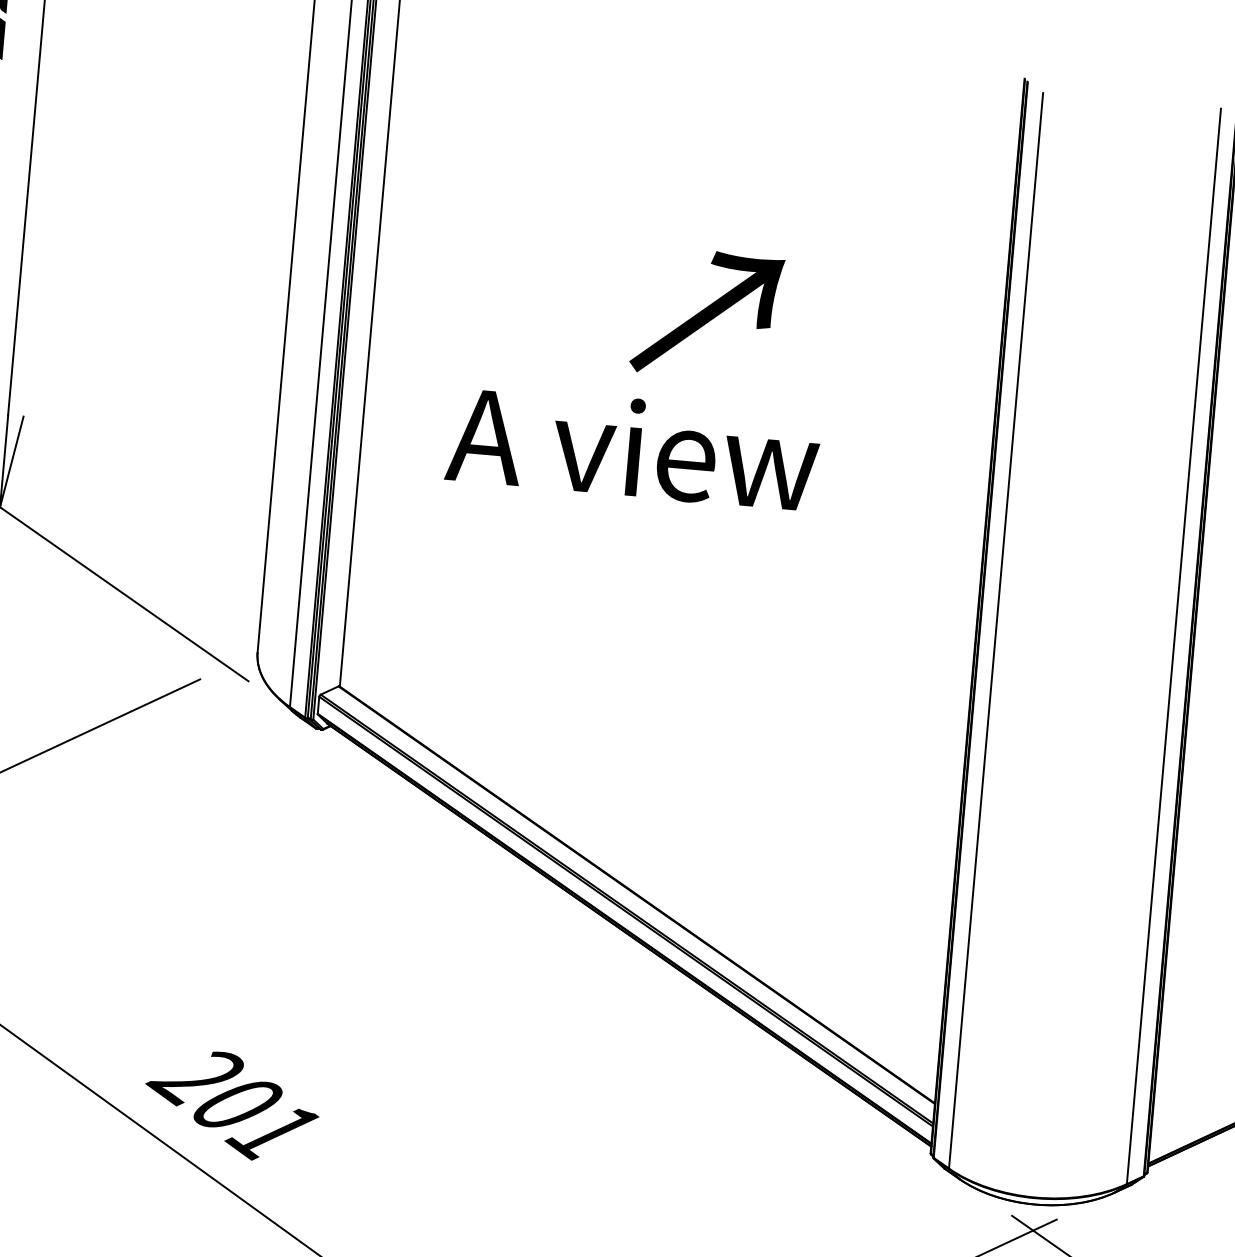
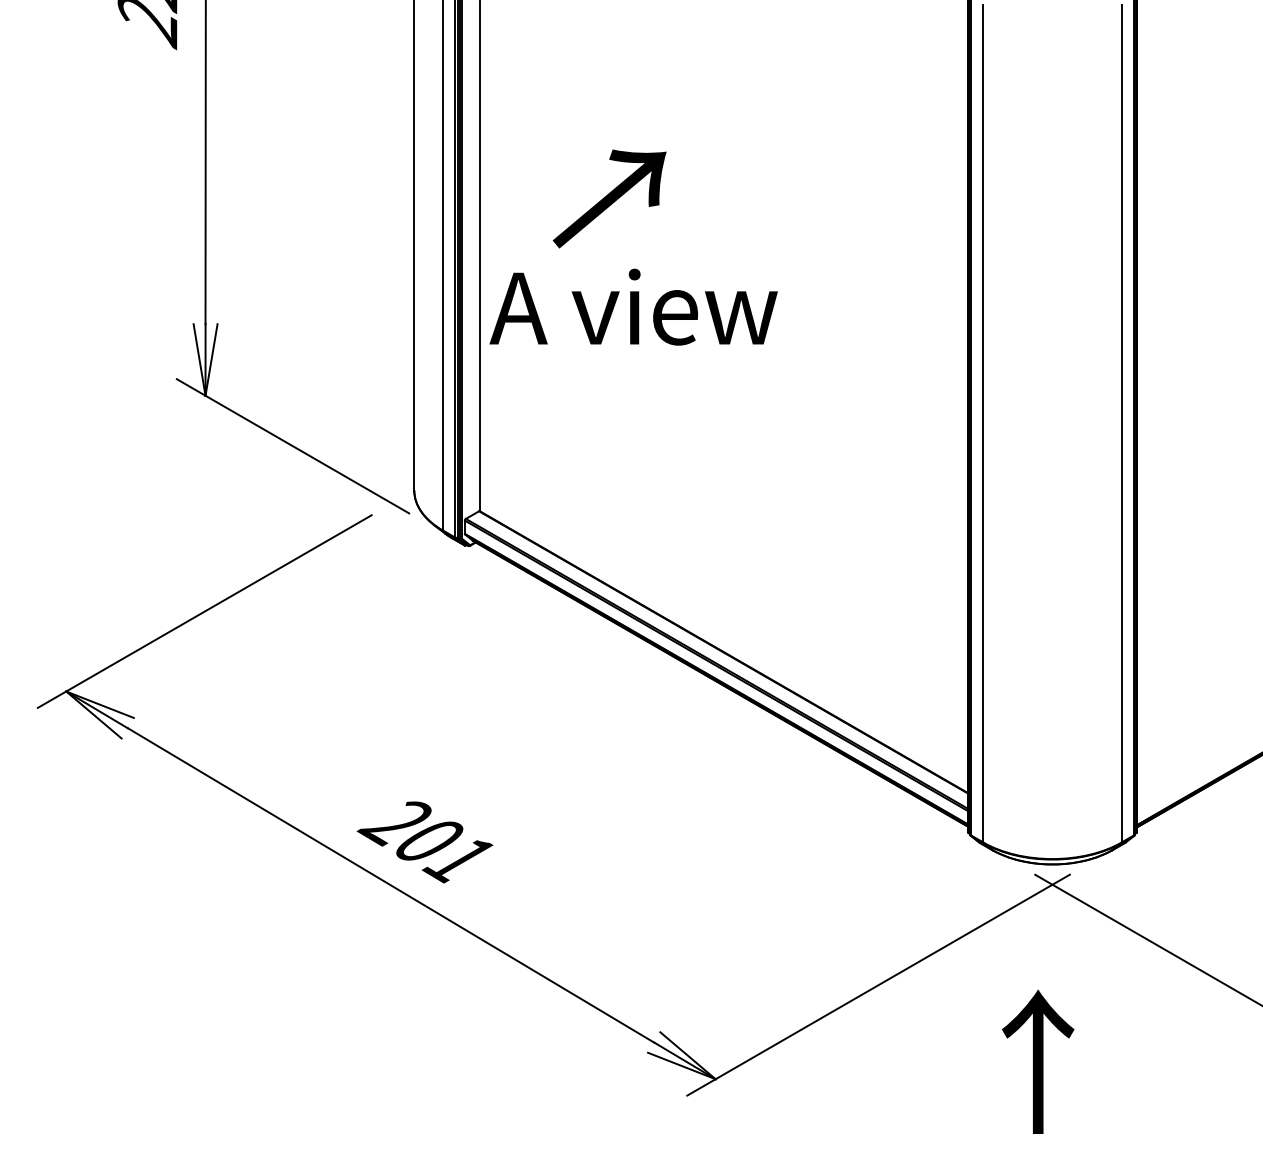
text: (706, 313) -> (609, 198), moved
text: (633, 447) -> (633, 306), moved

